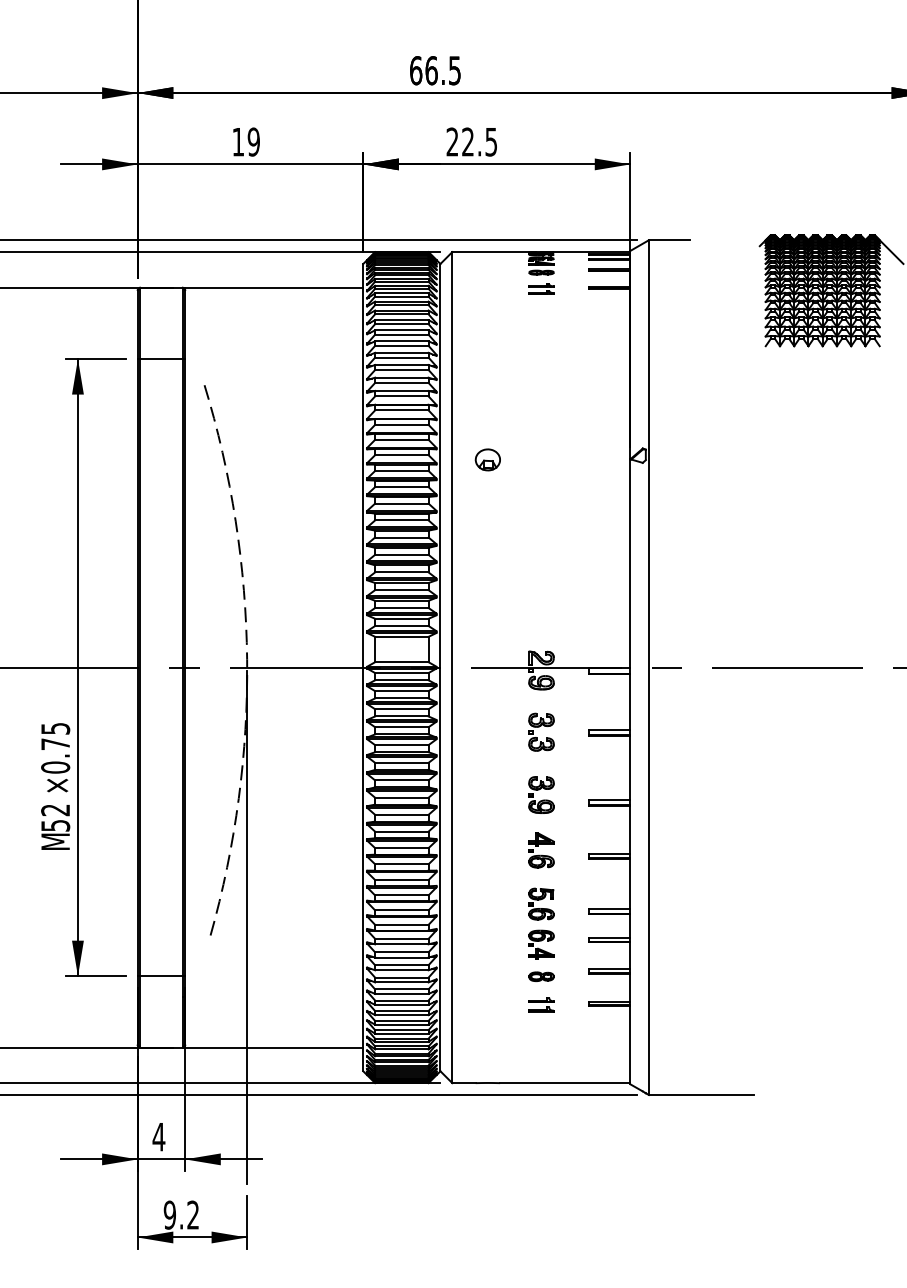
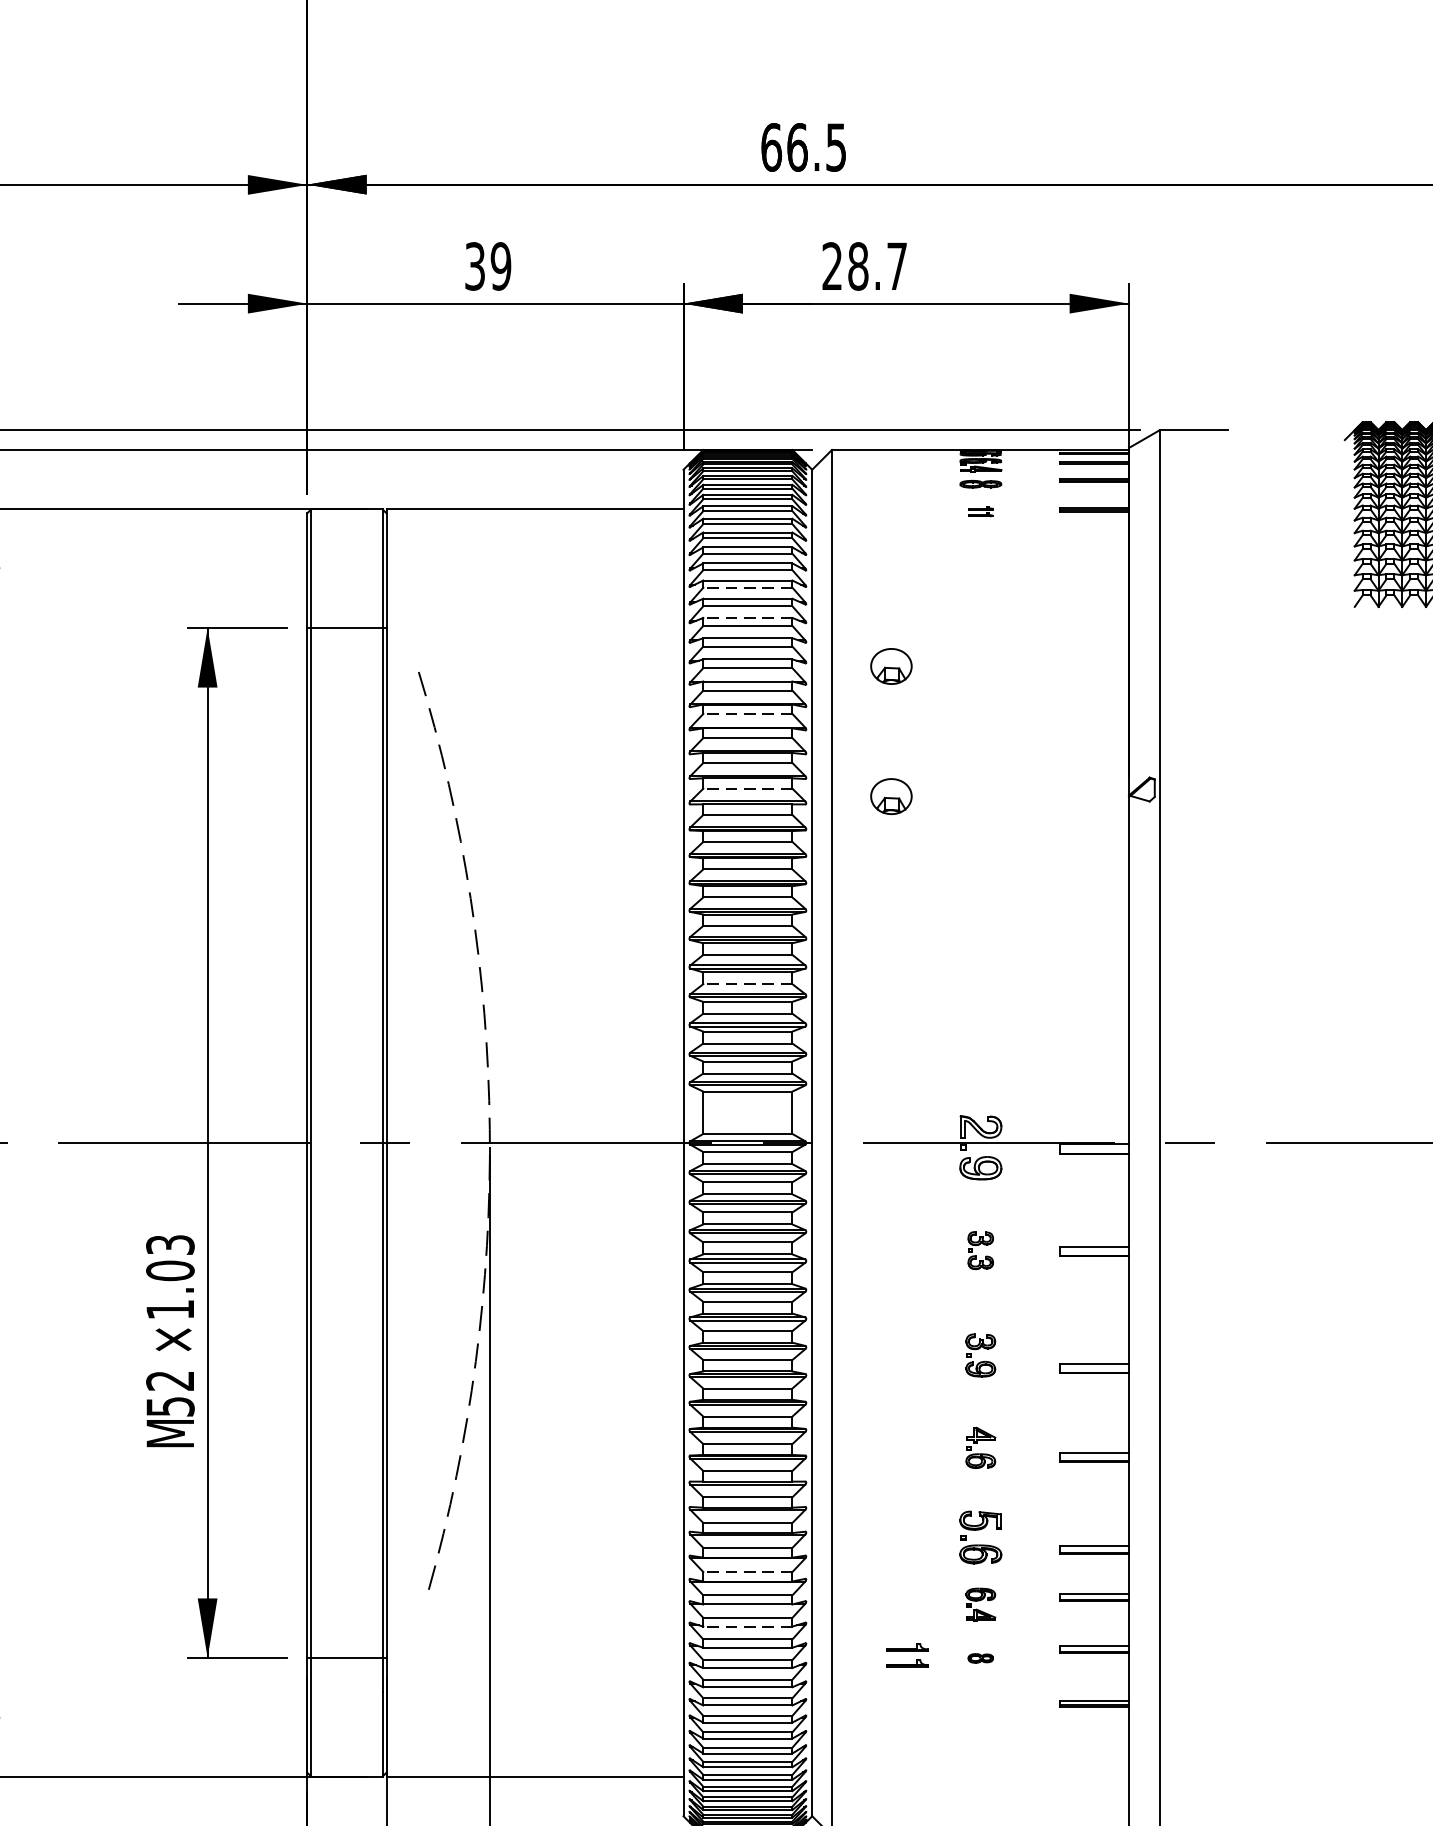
text: (238, 141) -> (475, 265), 19 -> 39
text: (479, 141) -> (877, 265), 22.5 -> 28.7
part: (541, 288) -> (980, 510), size x0.6
line: (401, 334) -> (747, 587), solid -> dashed
line: (401, 352) -> (747, 617), solid -> dashed
part: (487, 381) -> (890, 665), added
line: (401, 410) -> (747, 714), solid -> dashed
line: (401, 455) -> (747, 789), solid -> dashed
line: (401, 572) -> (747, 984), solid -> dashed
part: (541, 731) -> (980, 1249), size x0.6
text: (55, 748) -> (170, 1277), ×0.75 -> ×1.03
part: (541, 794) -> (980, 1354), size x0.7
part: (541, 850) -> (980, 1448), size x0.7
line: (401, 924) -> (747, 1571), solid -> dashed
part: (541, 944) -> (980, 1604), size x0.7
line: (401, 957) -> (747, 1626), solid -> dashed
part: (541, 976) -> (980, 1658), size x0.6
part: (541, 1004) -> (907, 1654), moved

